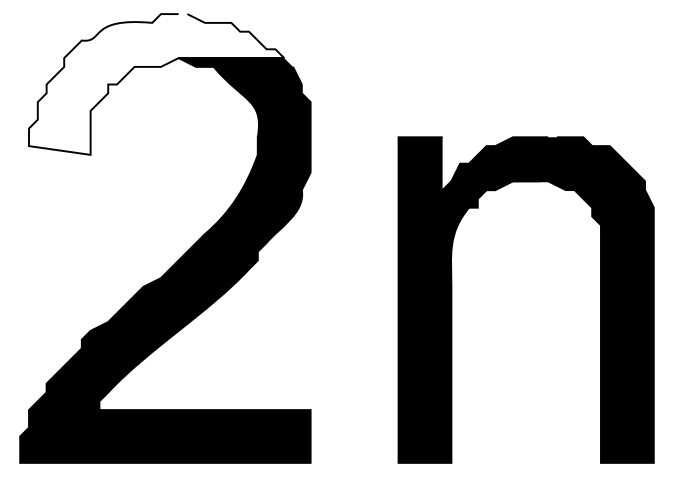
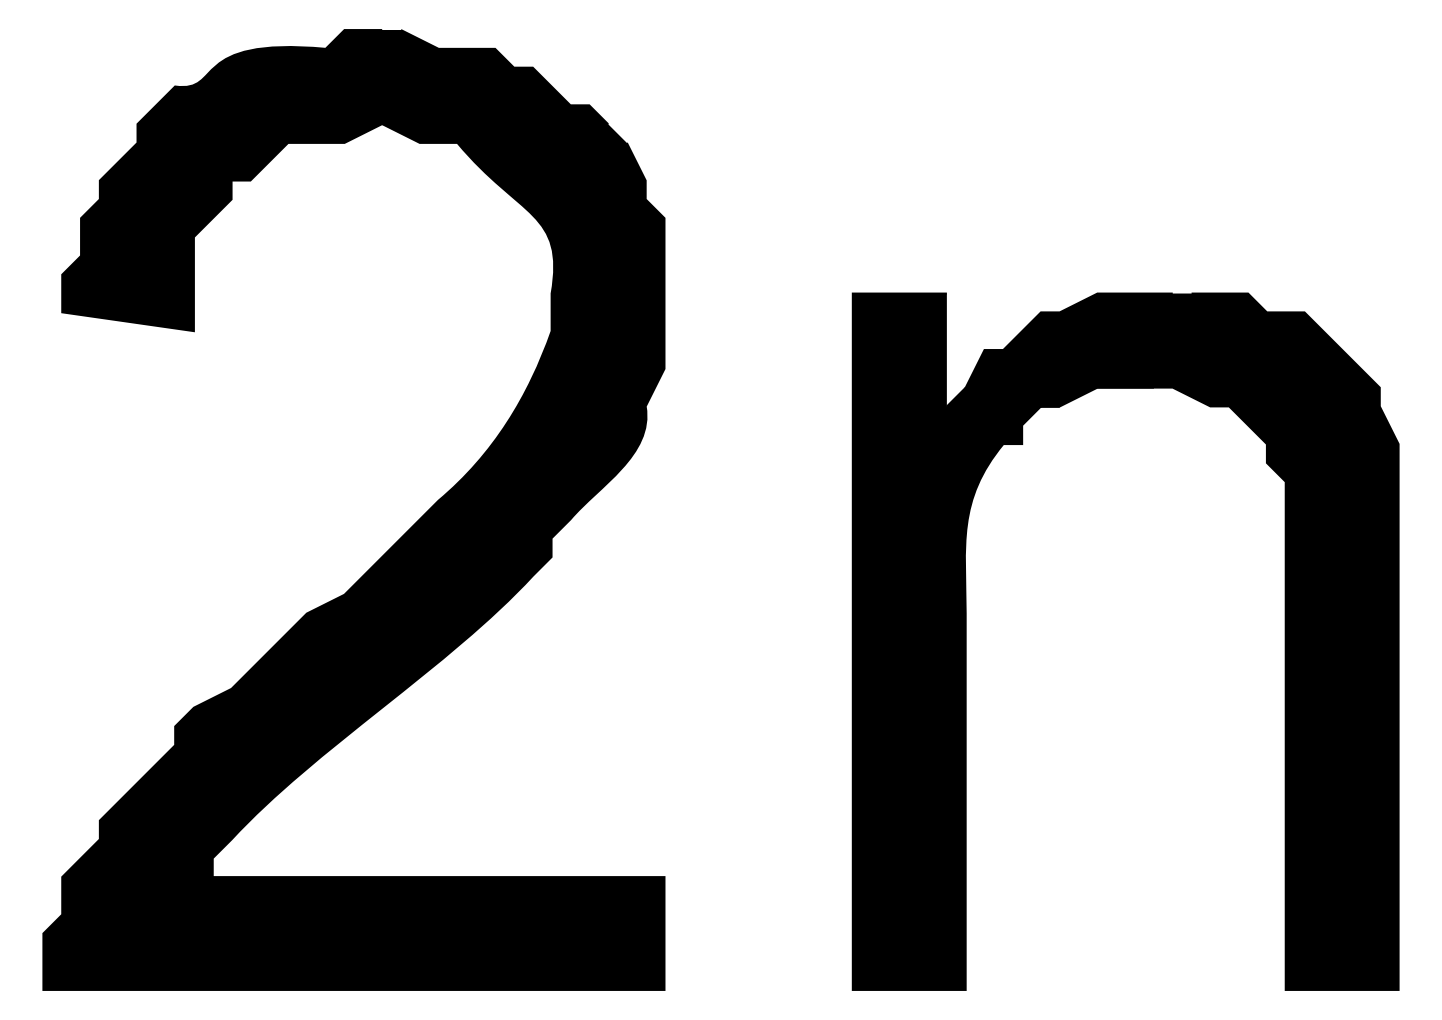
fill: (156, 84) -> (334, 180), added

